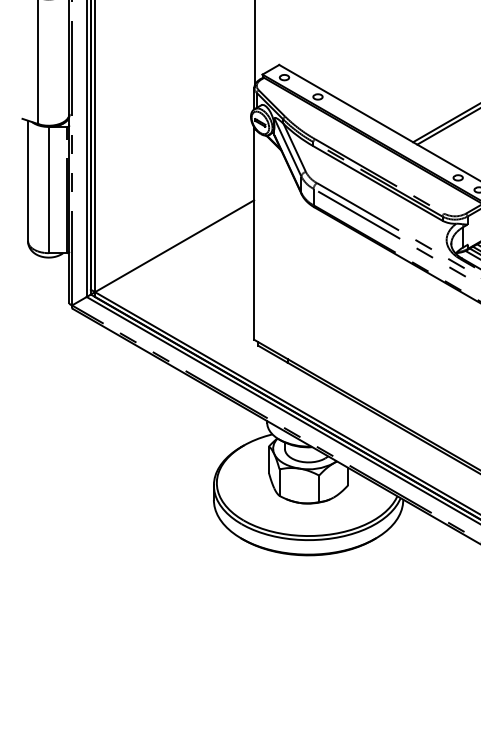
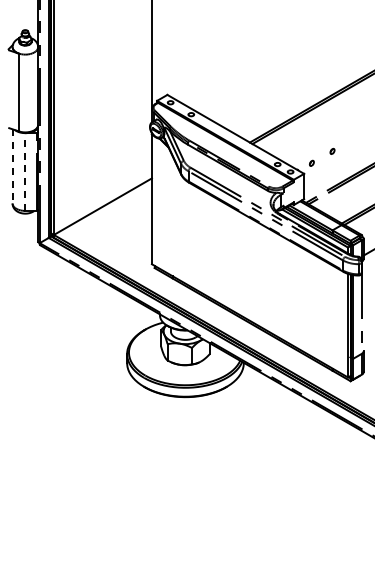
line: (27, 181) -> (12, 166), solid -> dashed
line: (48, 190) -> (25, 172), solid -> dashed

